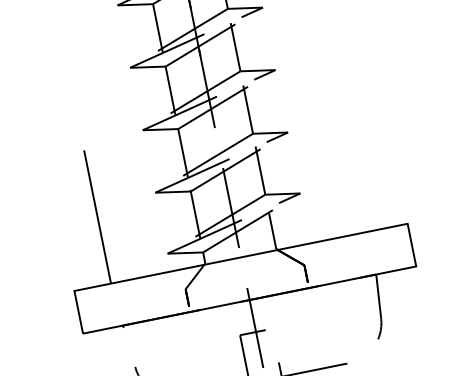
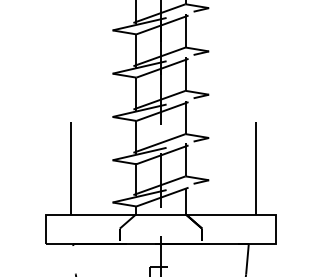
line: (363, 163) -> (255, 168), added

